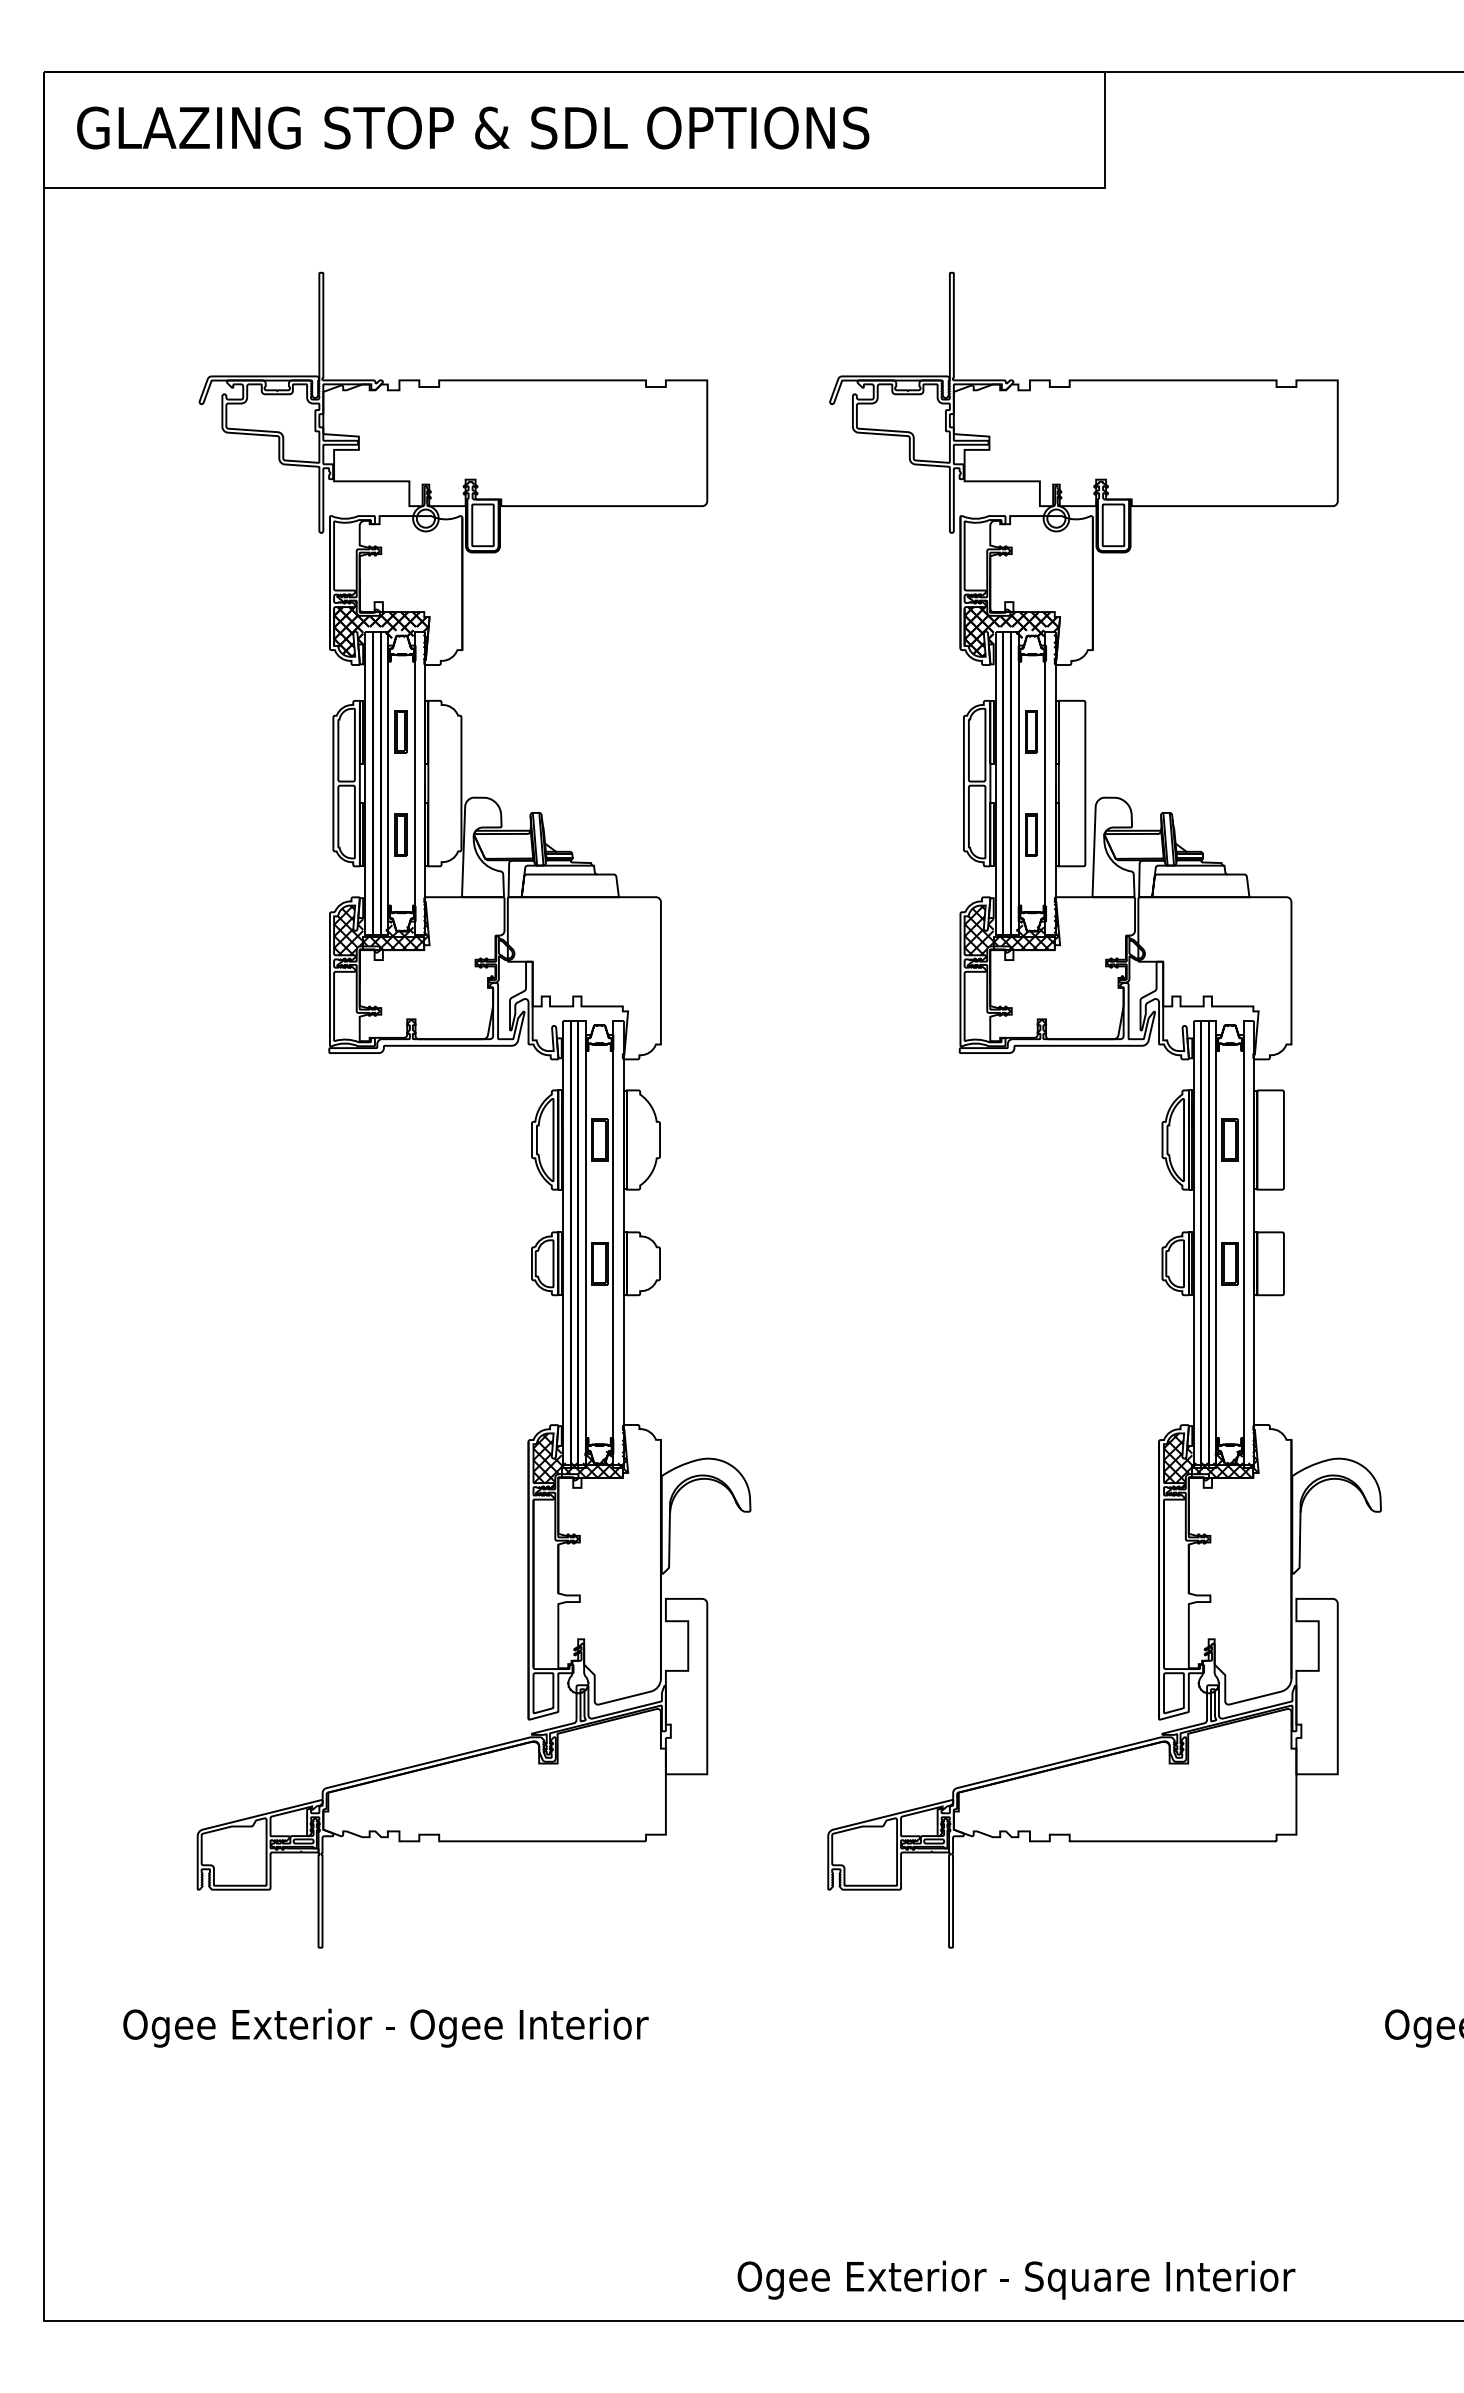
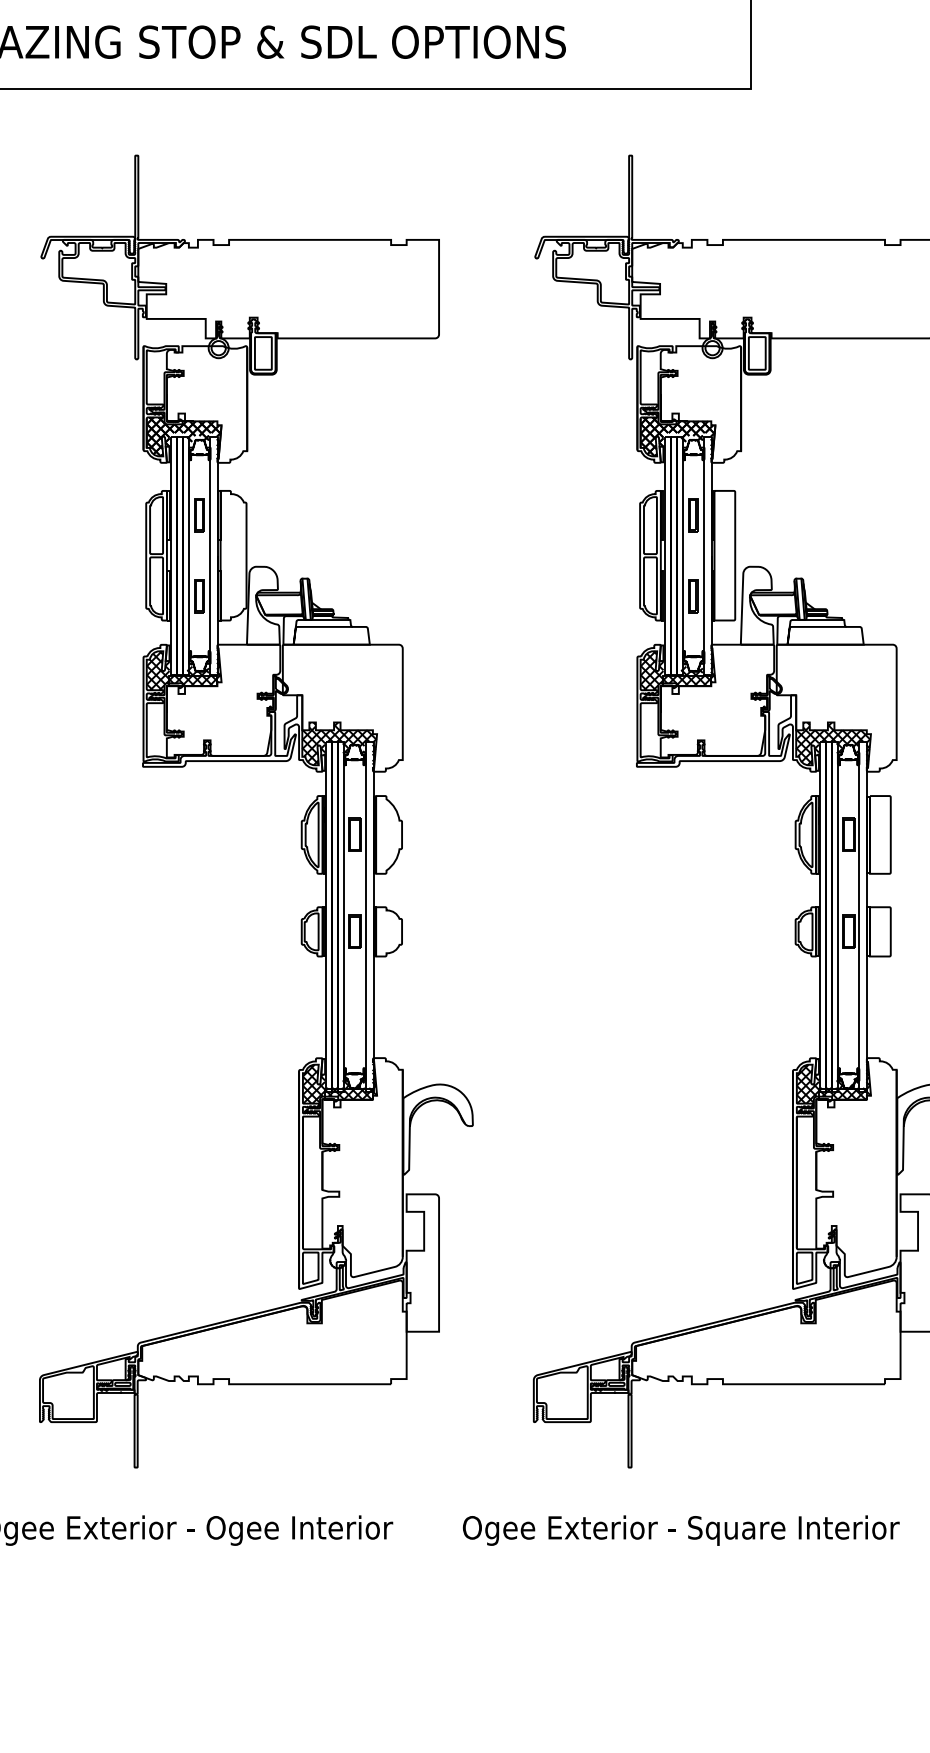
hatch: (579, 1023) -> (338, 743), added
hatch: (1210, 1023) -> (833, 743), added
text: (1016, 2279) -> (681, 1530), moved

